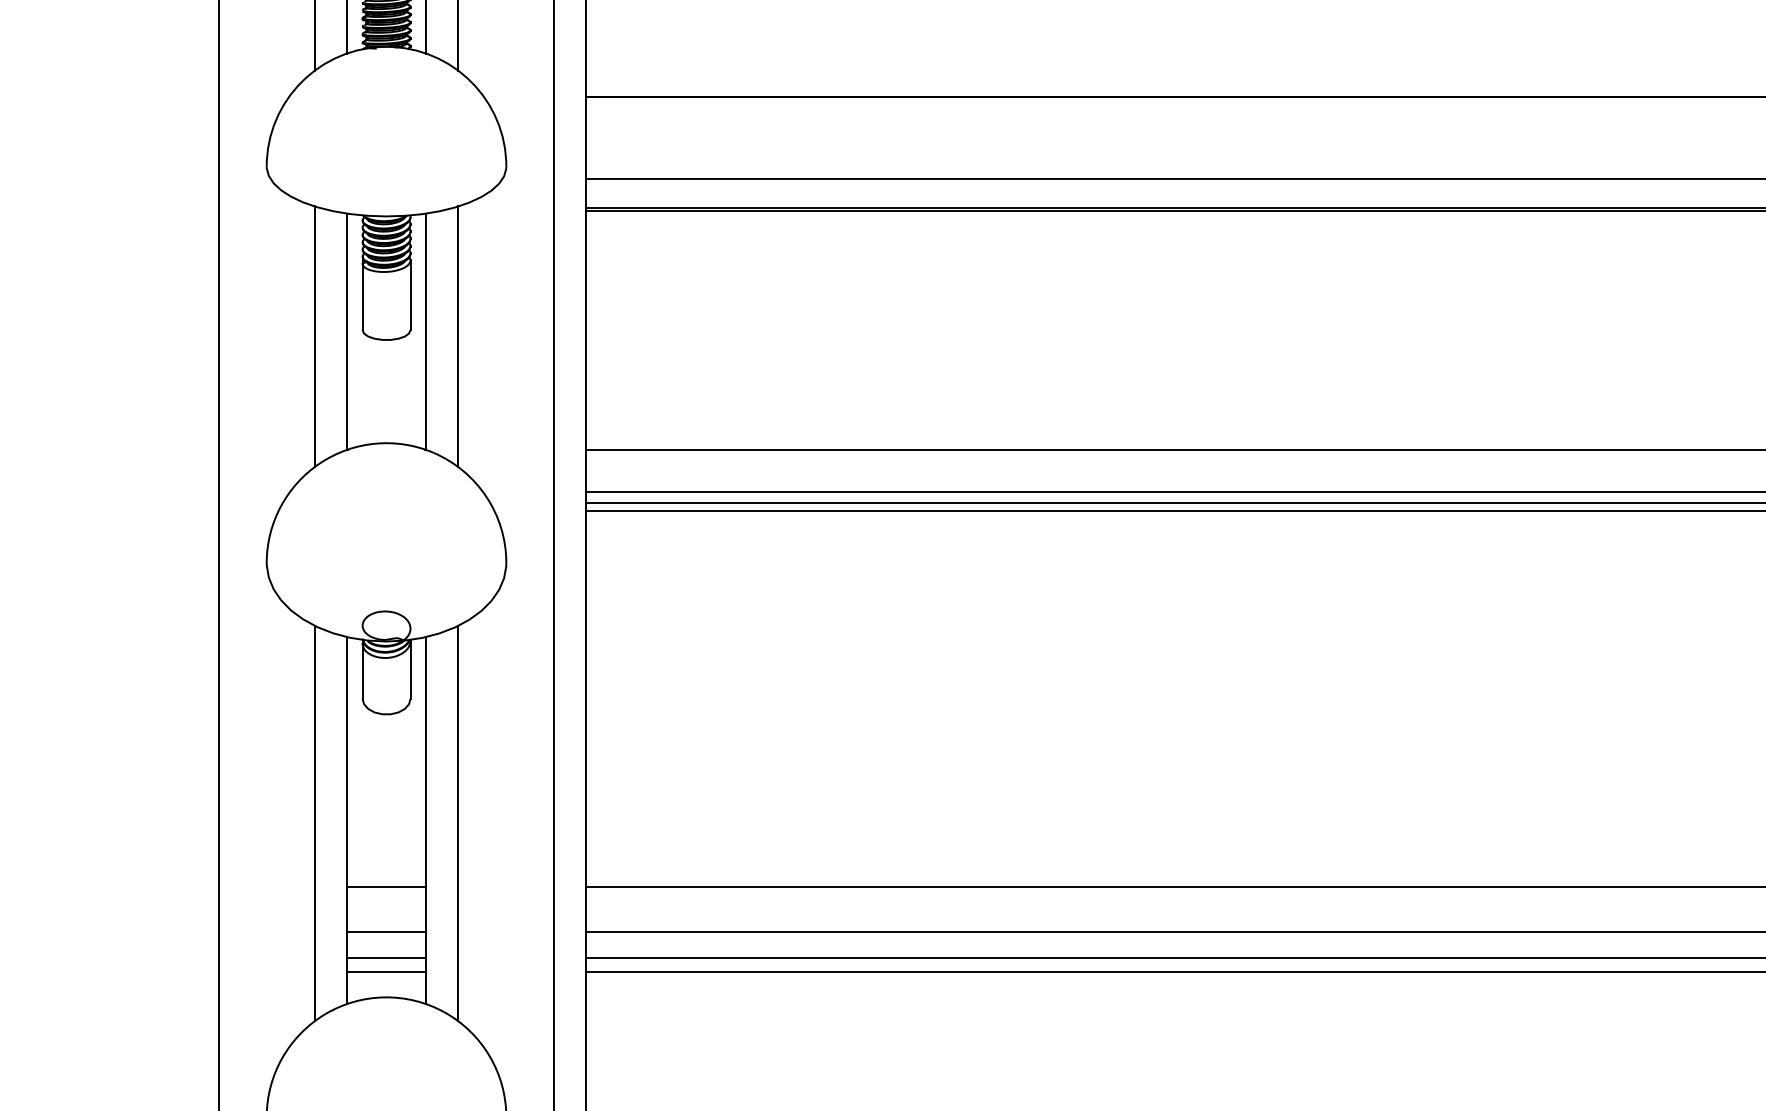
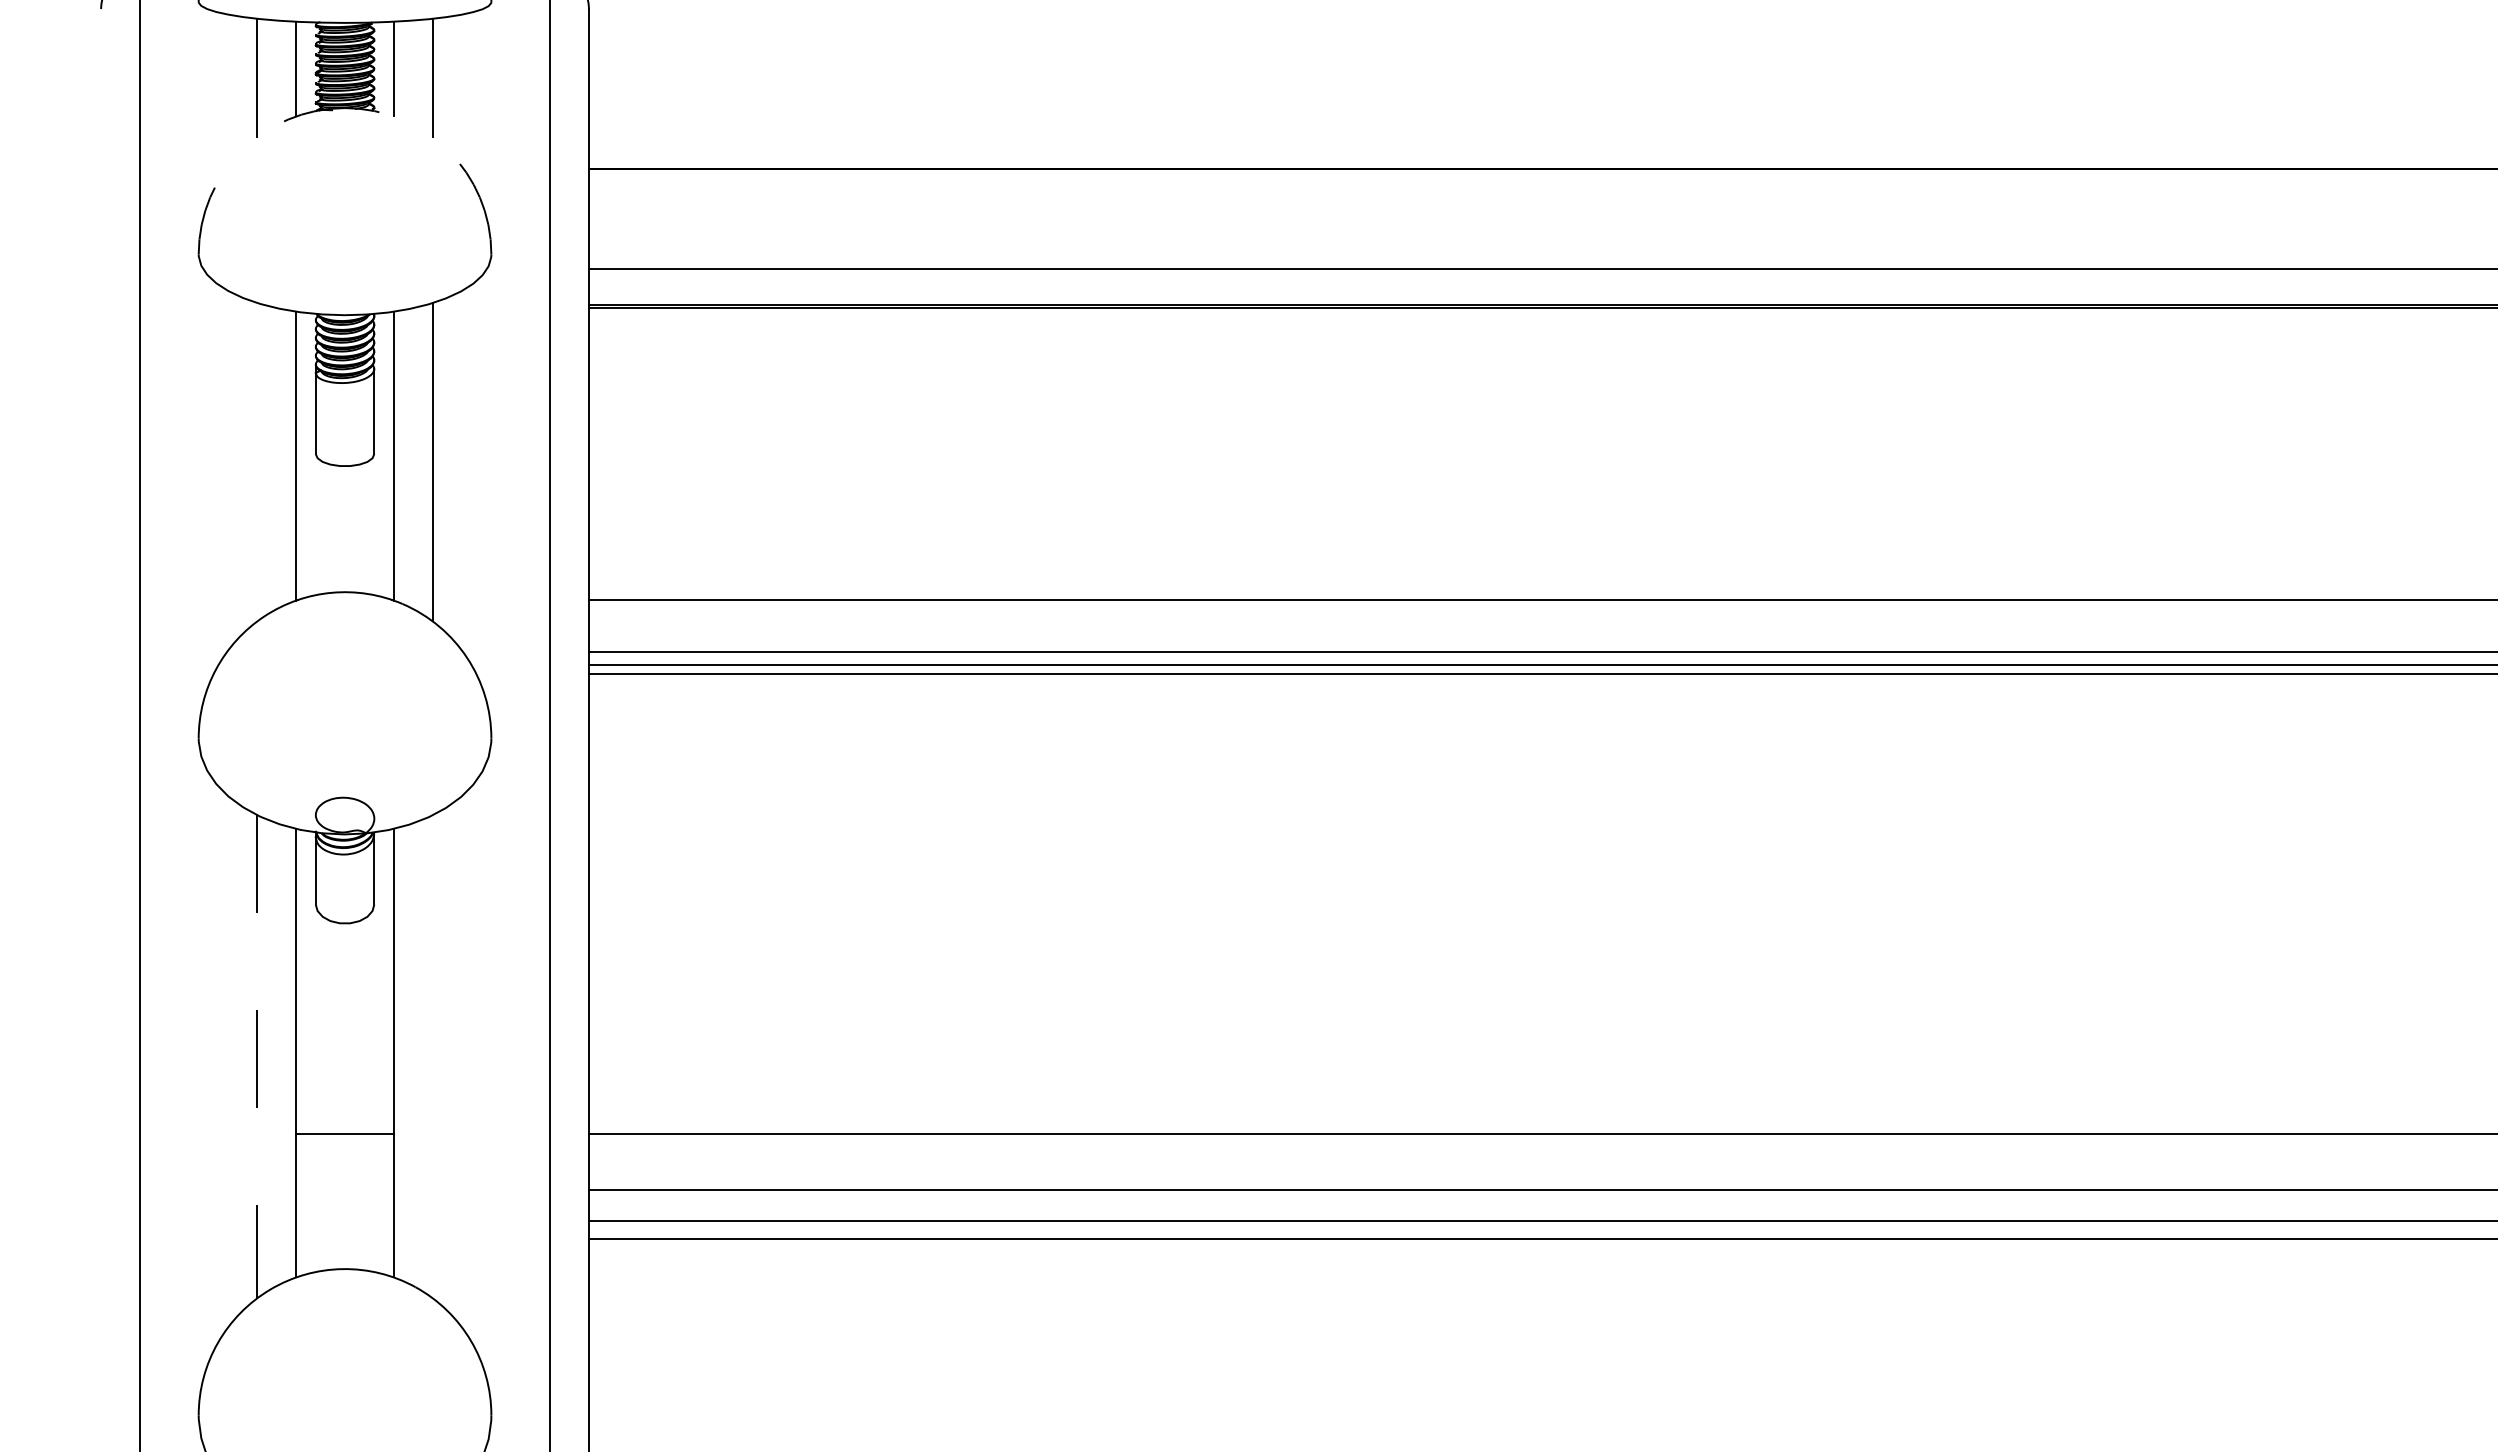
arc: (386, 47) -> (345, 108), solid -> dashed
line: (314, 337) -> (257, 462), removed
line: (314, 823) -> (257, 1056), solid -> dashed
line: (458, 823) -> (432, 1056), removed
line: (386, 932) -> (344, 1189), removed
line: (386, 957) -> (344, 1220), removed
line: (386, 972) -> (344, 1238), removed

